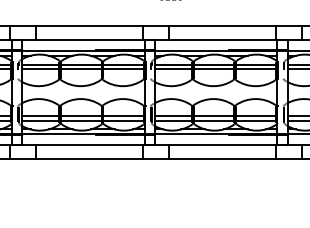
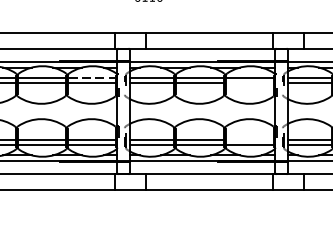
line: (123, 64) -> (92, 78), solid -> dashed
line: (255, 68) -> (249, 82), removed
line: (255, 116) -> (249, 139), removed

